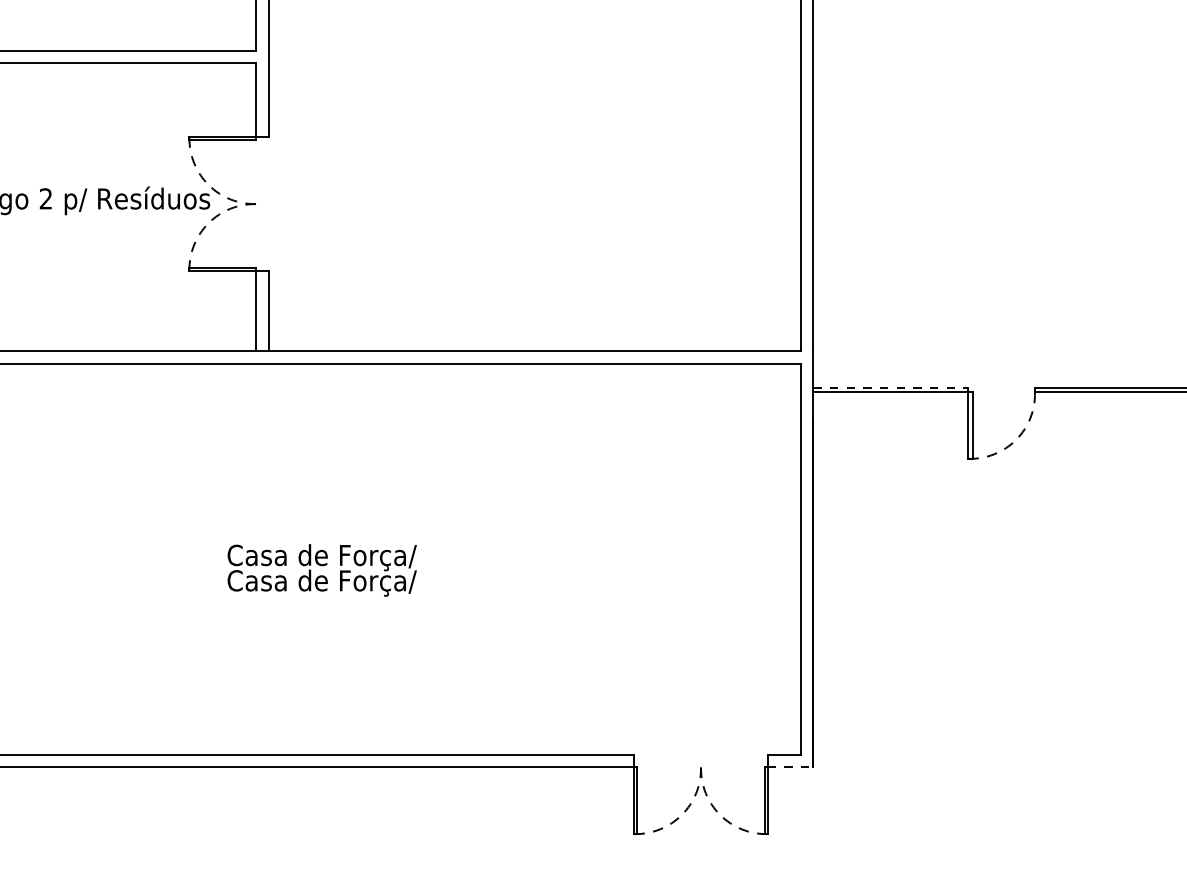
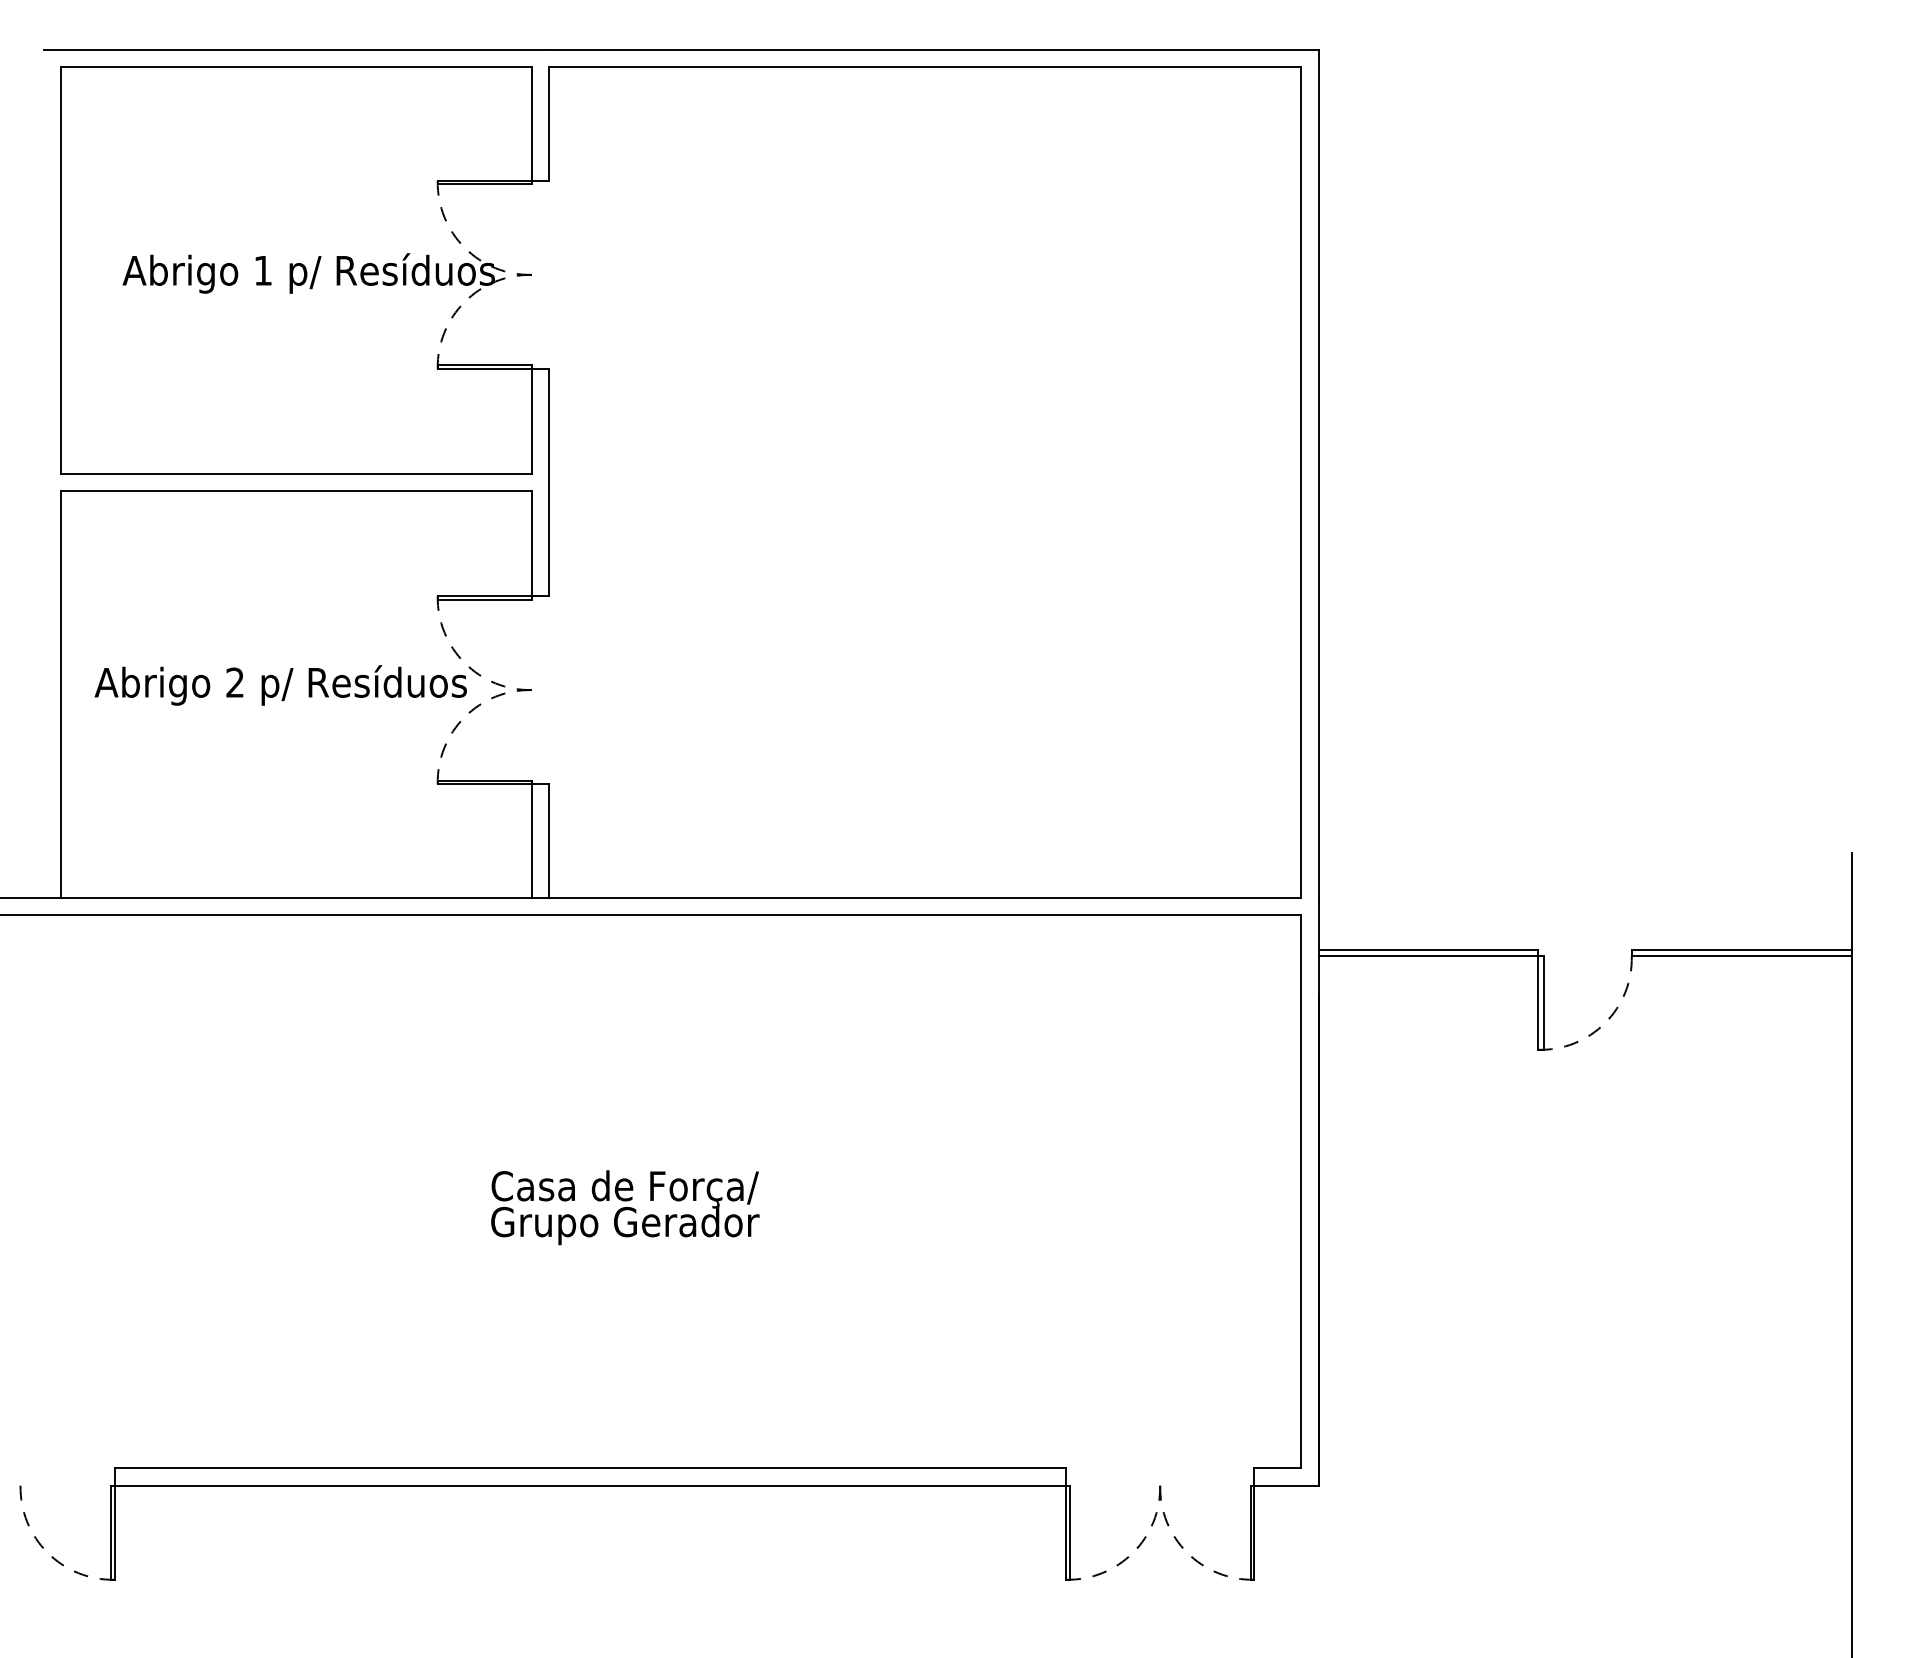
line: (891, 387) -> (1428, 949), dashed -> solid
text: (322, 583) -> (625, 1225), Casa de Força/ -> Grupo Gerador
line: (791, 767) -> (1287, 1485), dashed -> solid

